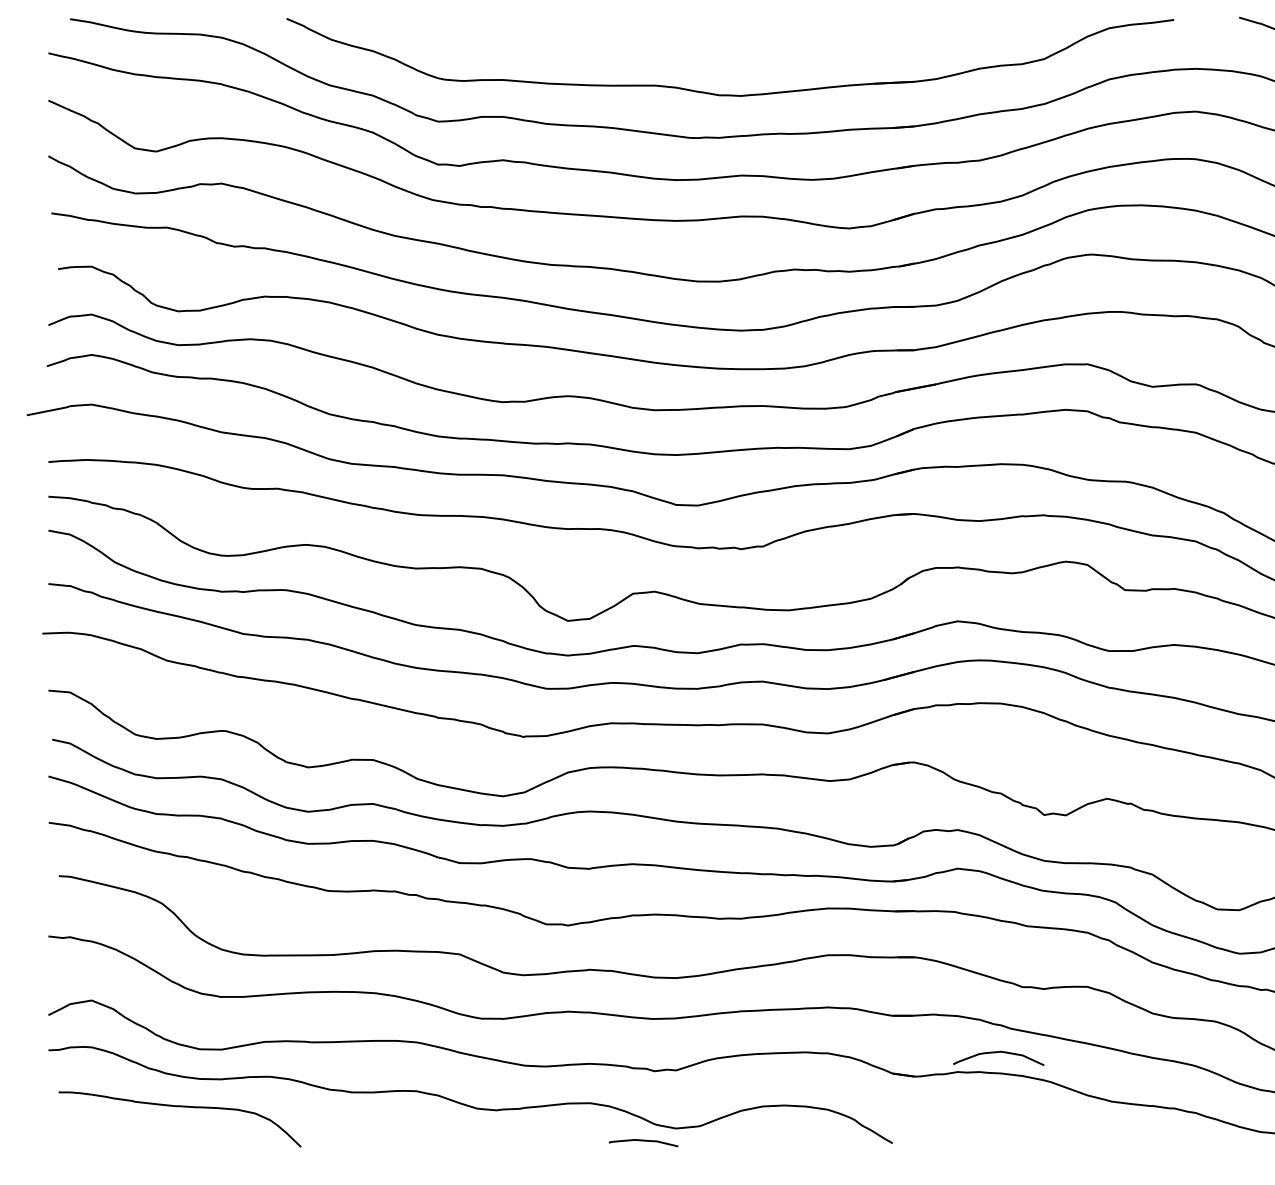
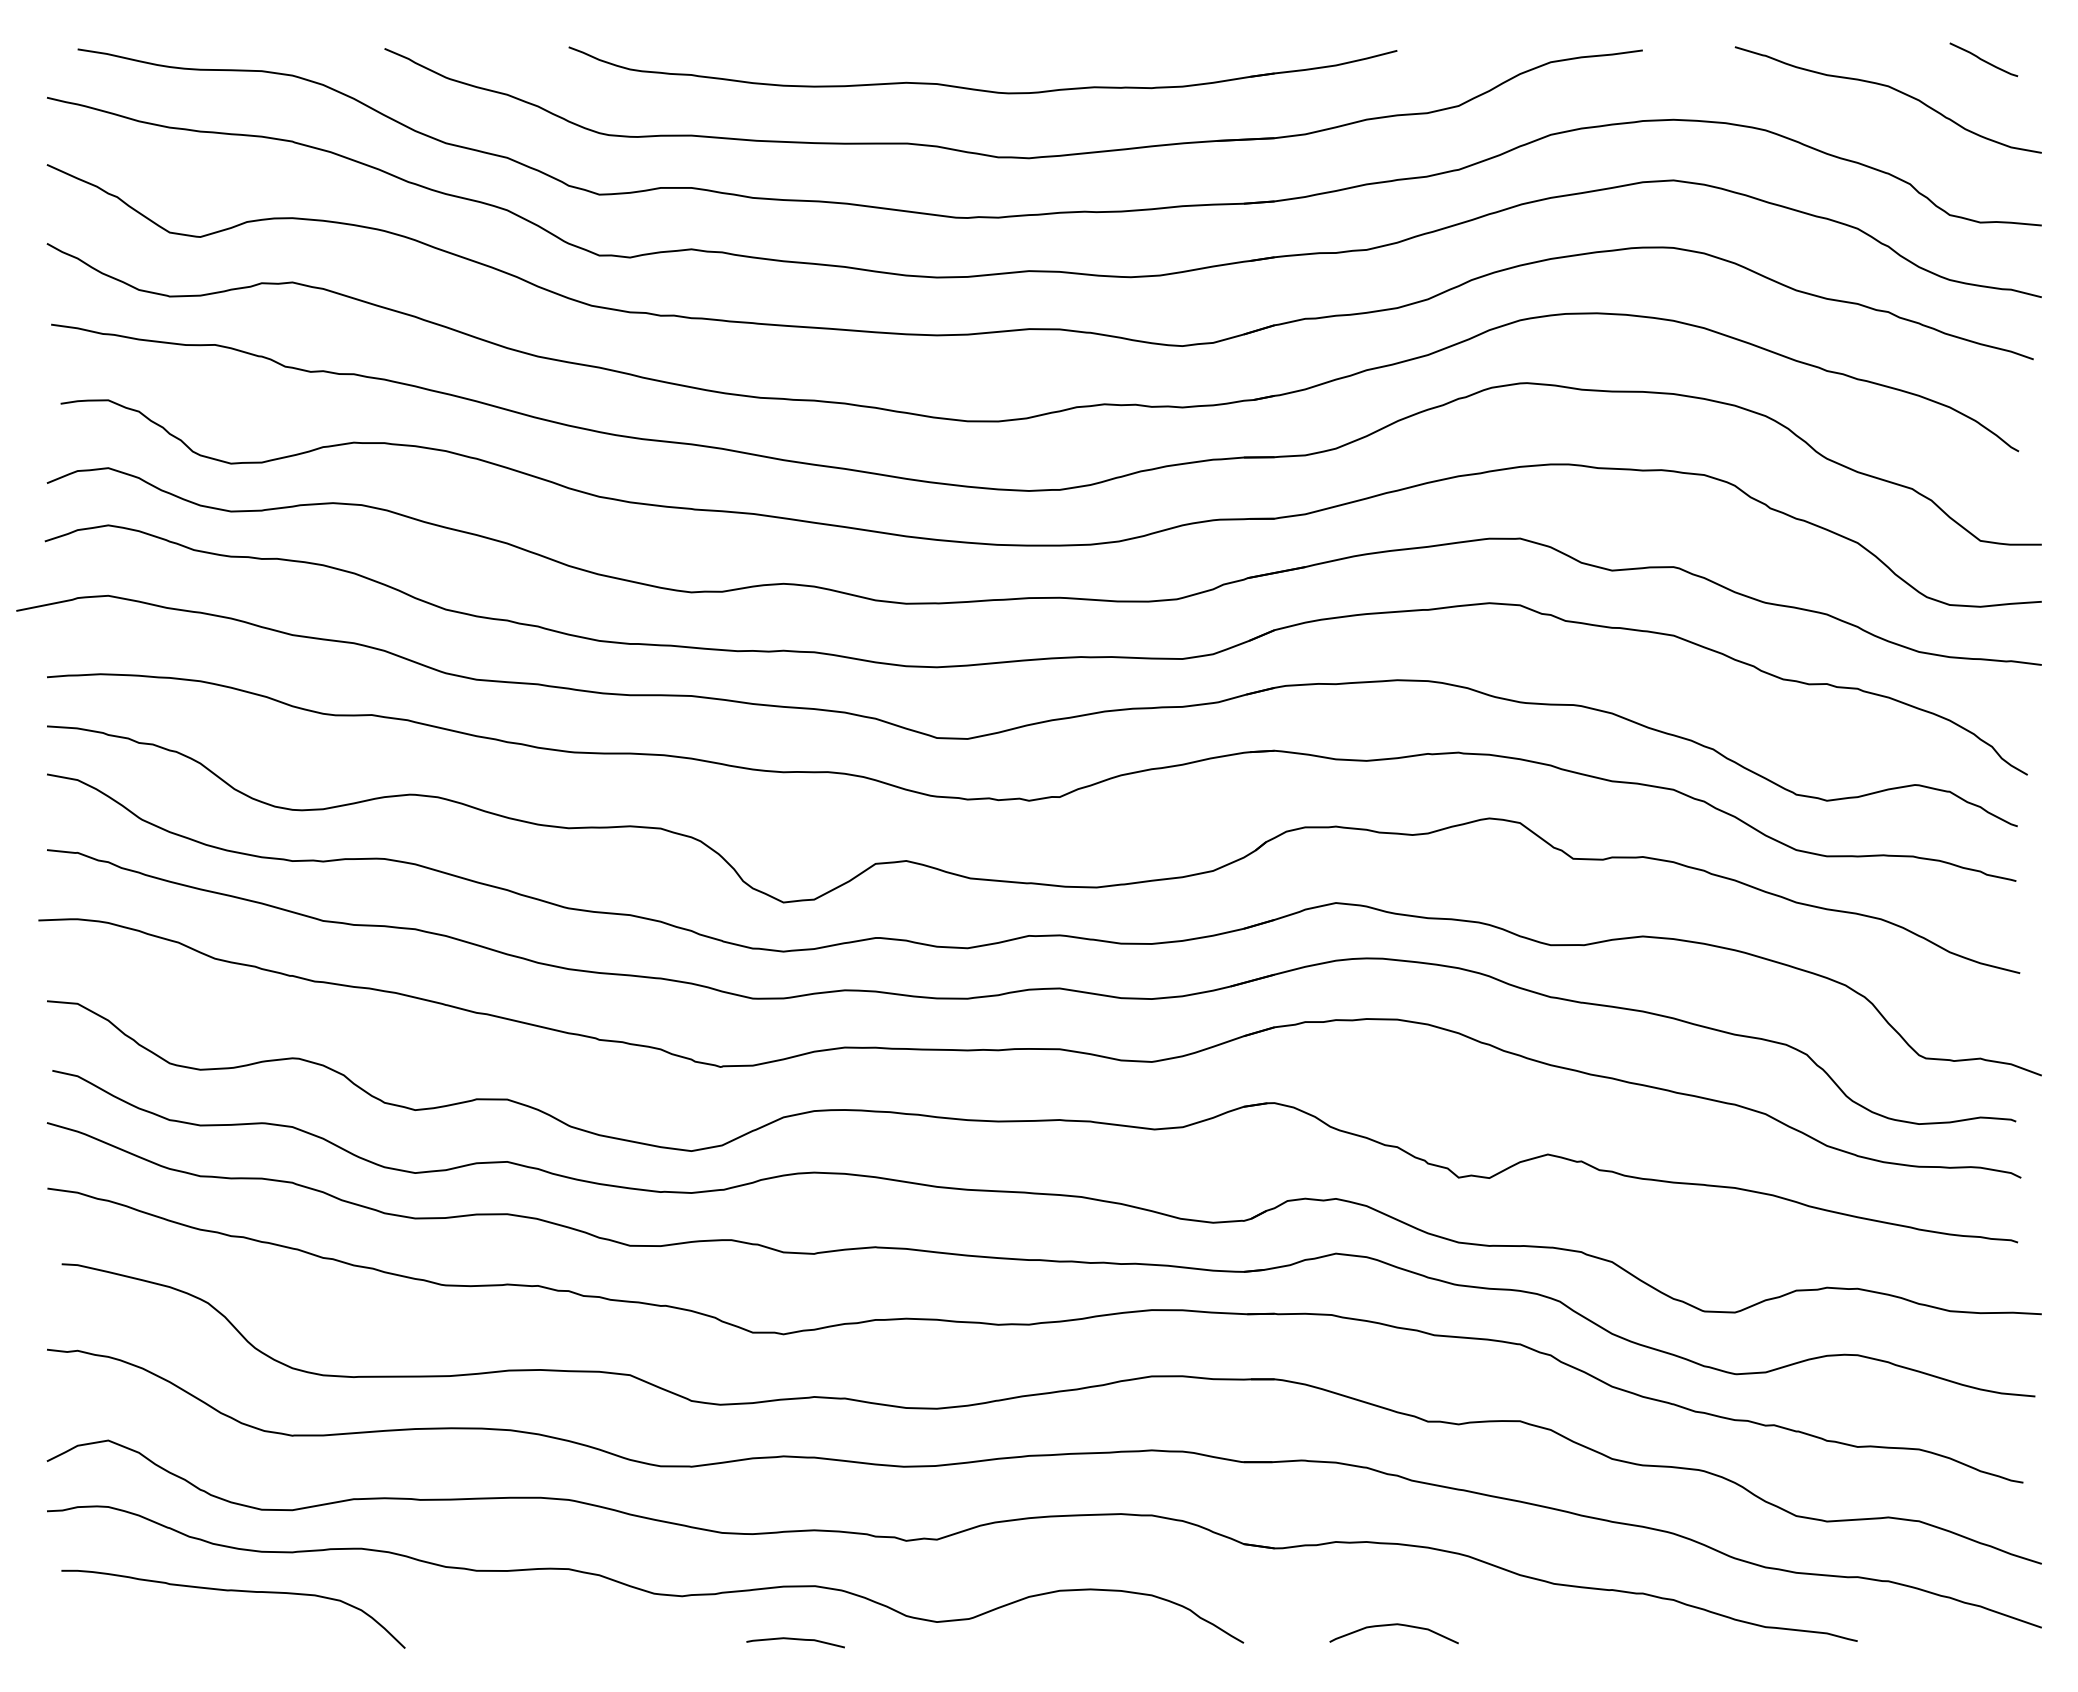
part: (708, 47) -> (982, 89), added
curve: (998, 1052) -> (1393, 1625), moved
curve: (644, 1141) -> (796, 1640), moved

